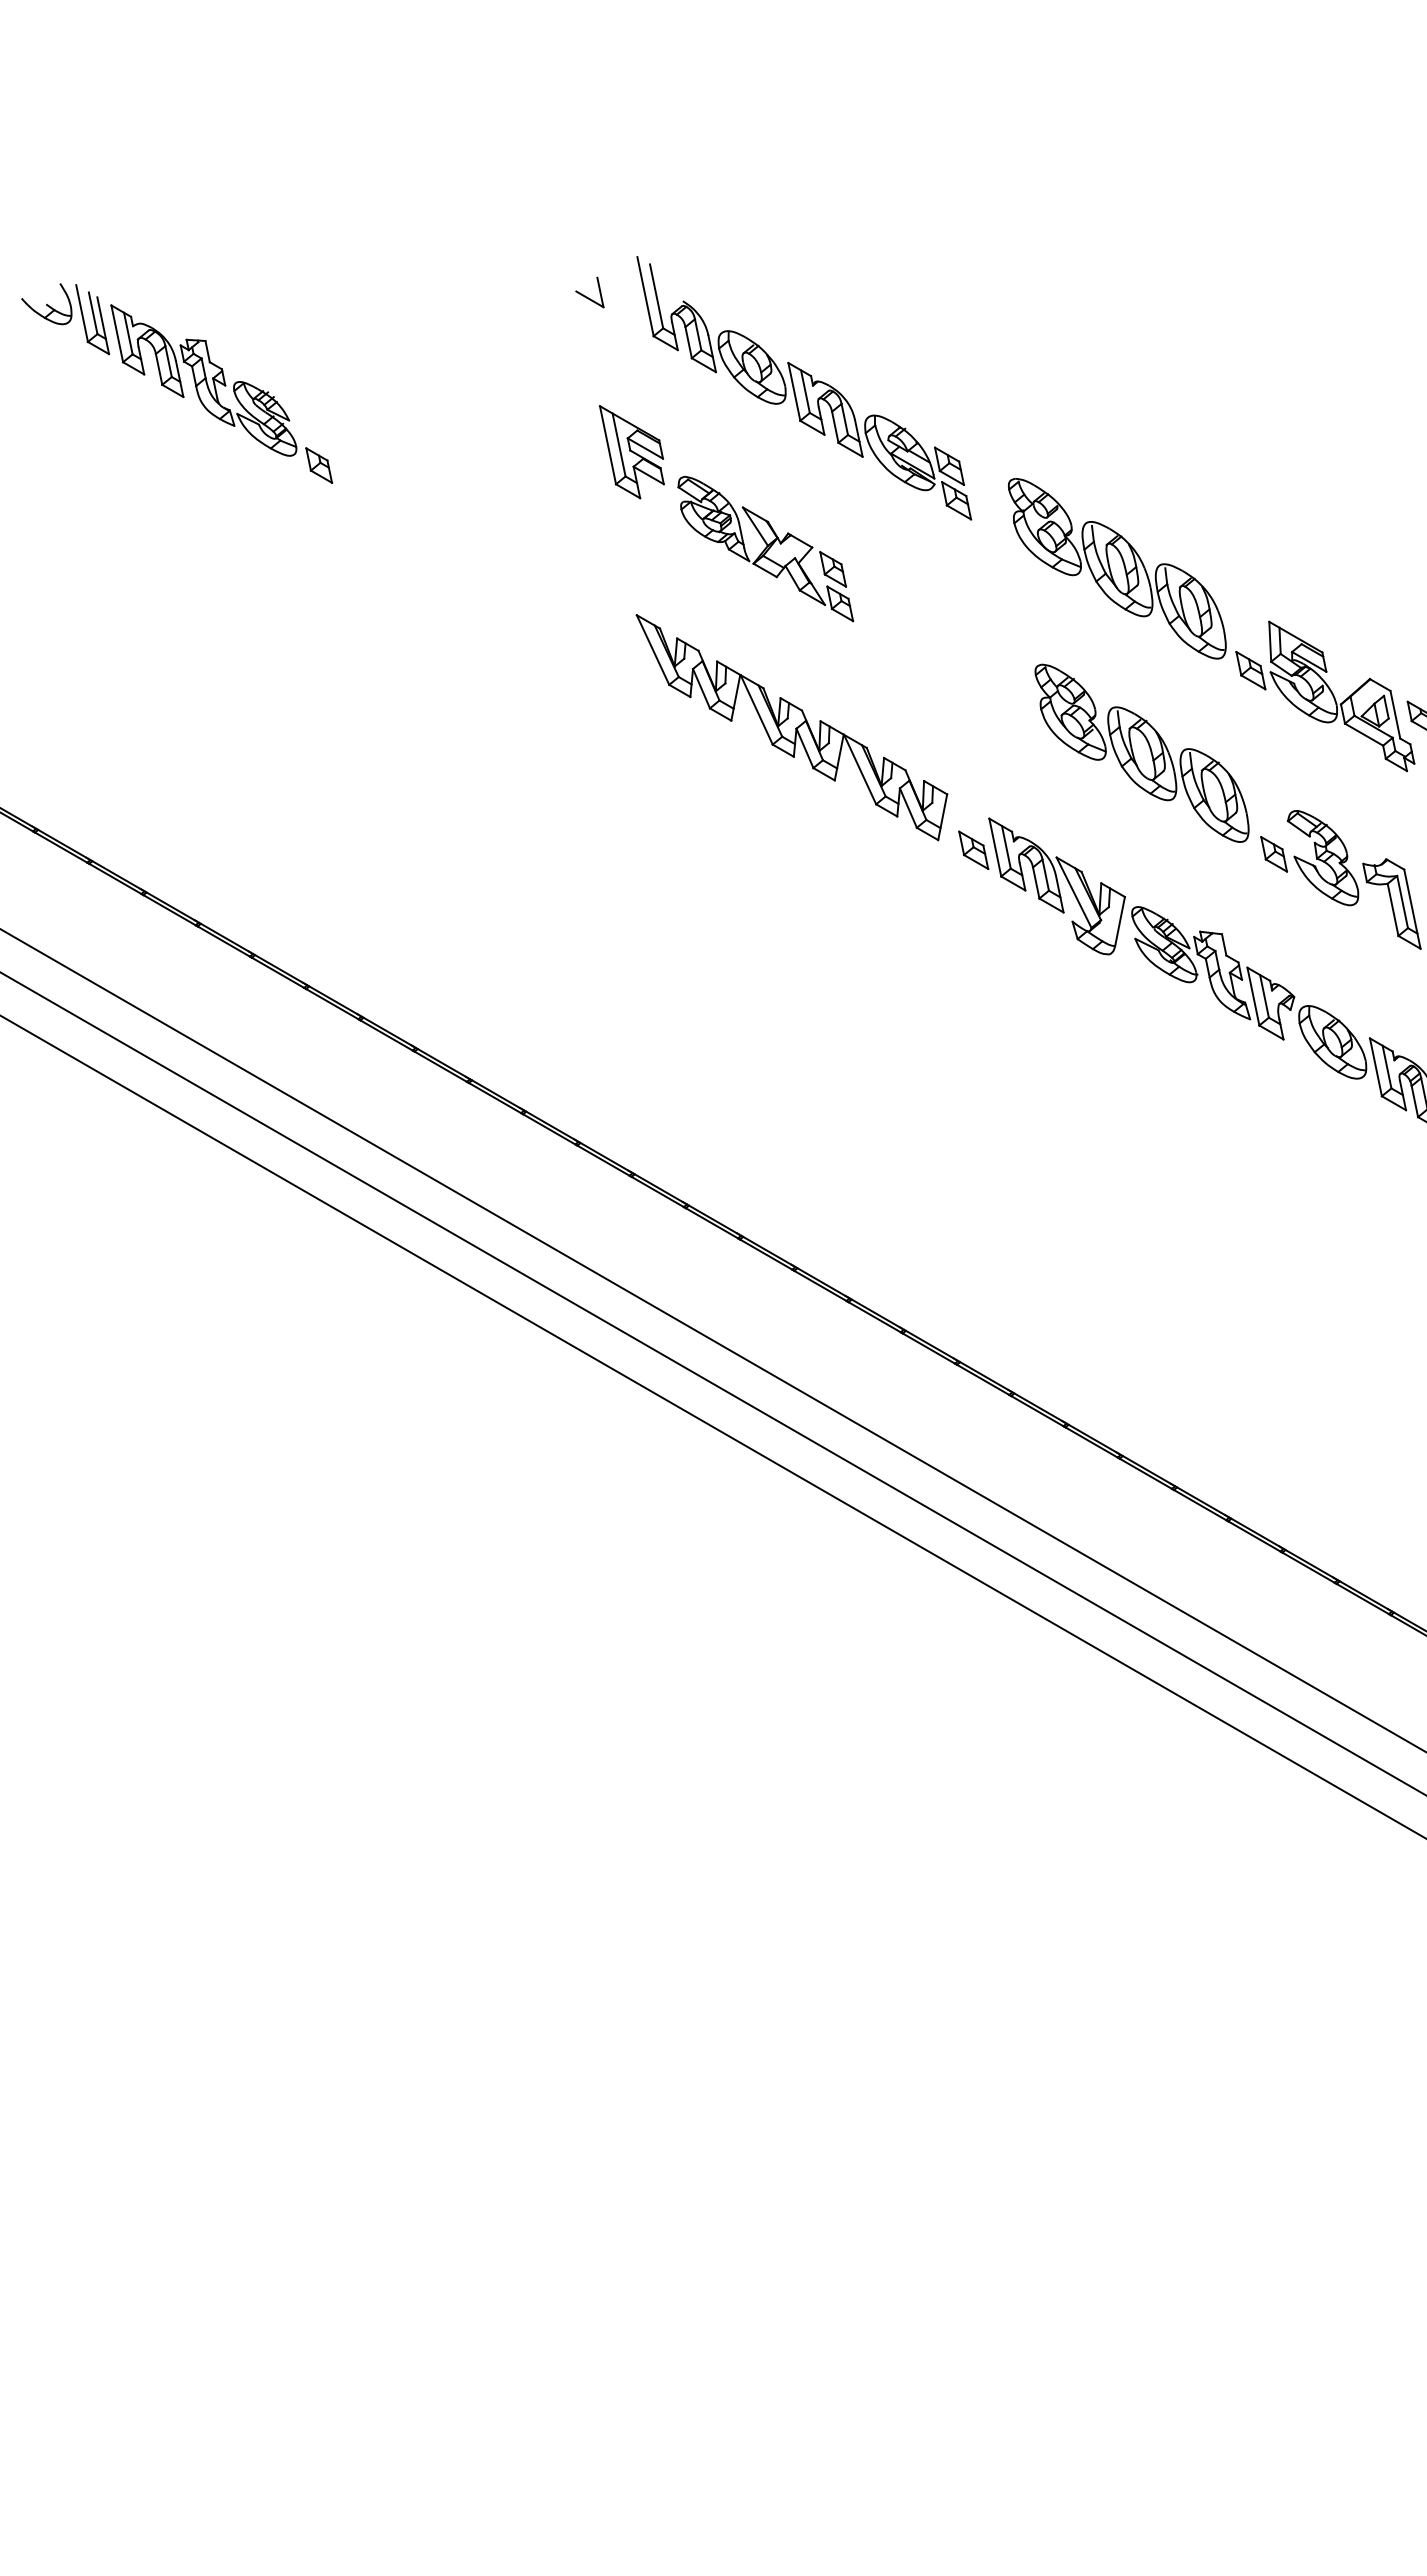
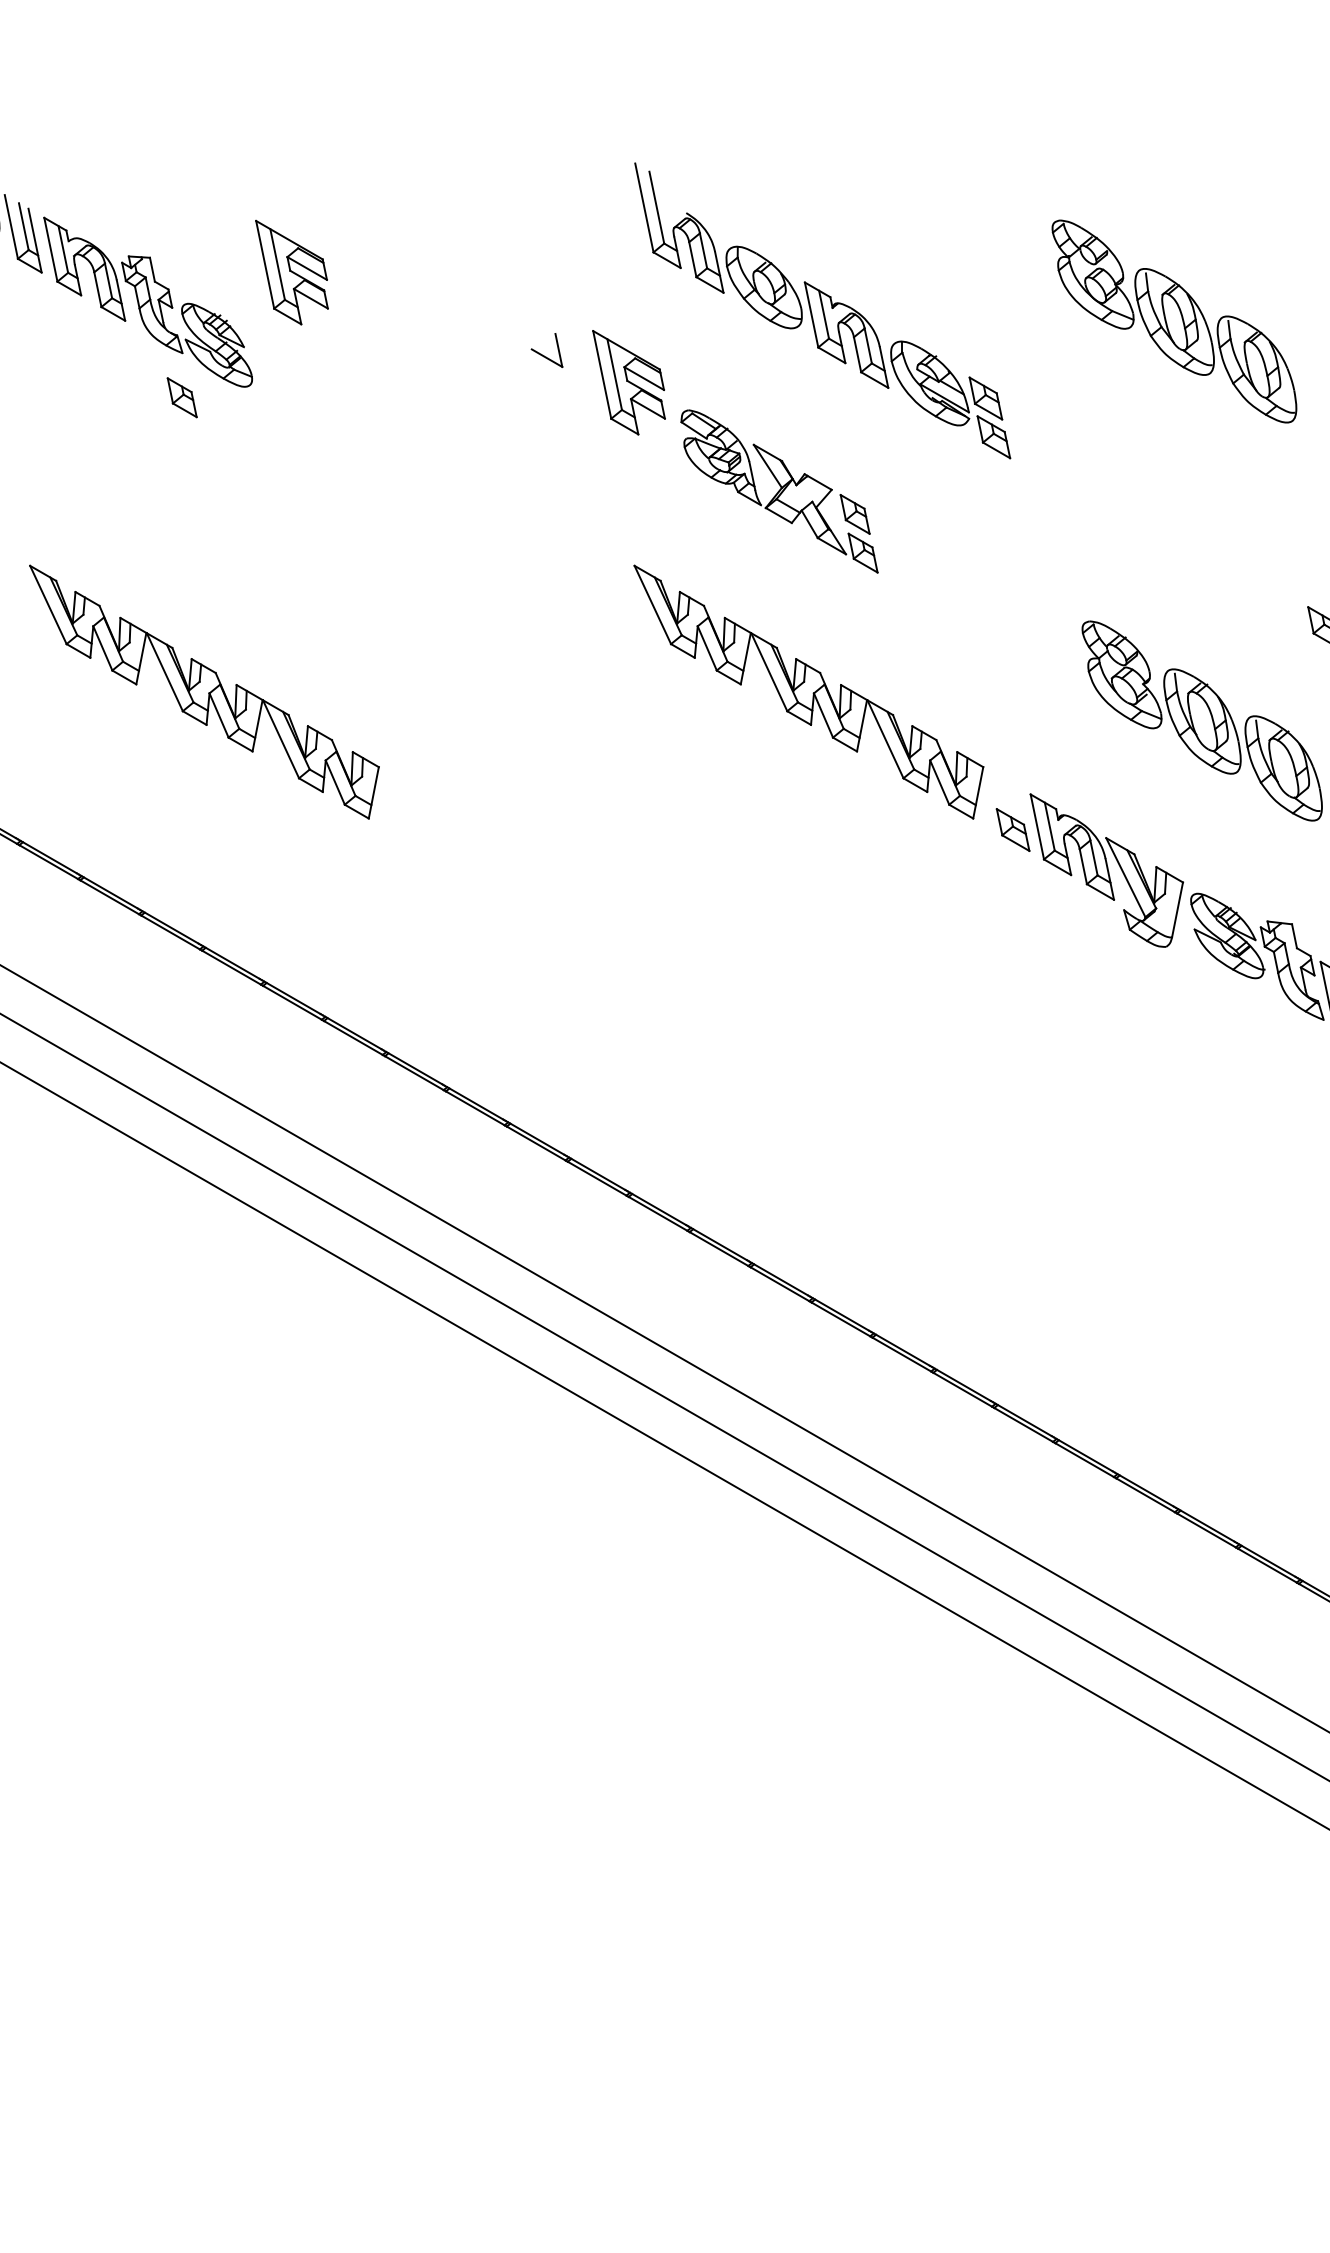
part: (589, 292) -> (546, 350), moved
part: (331, 354) -> (291, 272), added
part: (319, 465) -> (182, 397), moved
part: (1117, 568) -> (1174, 321), moved
part: (253, 727) -> (203, 692), added

